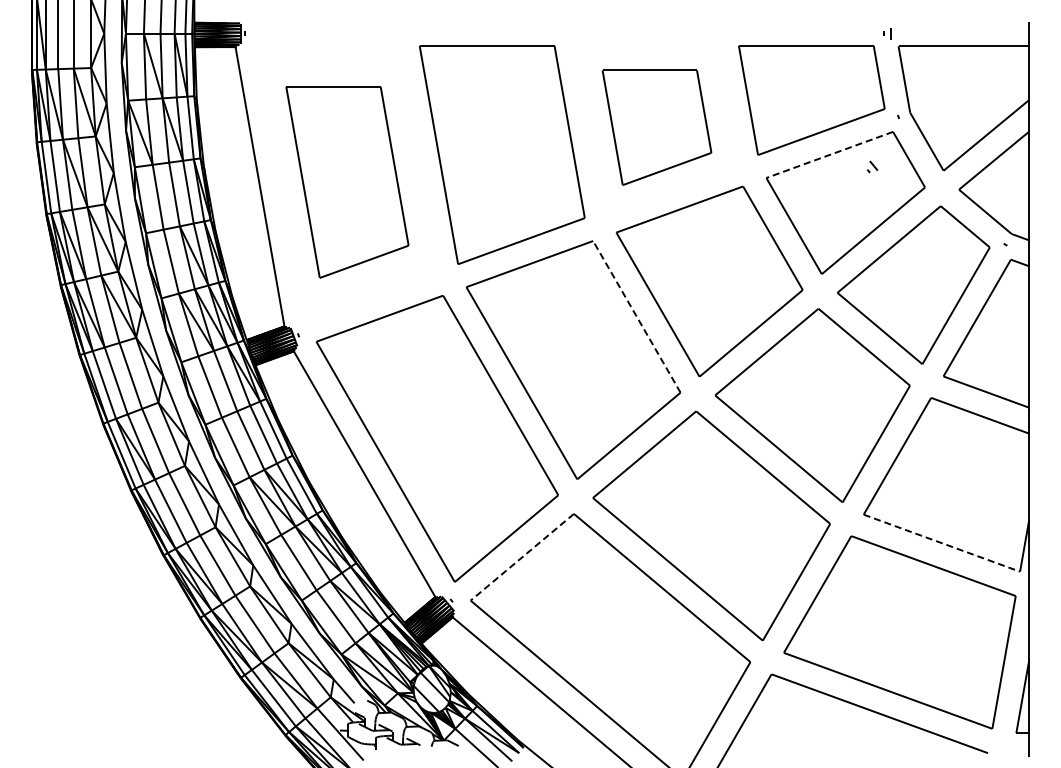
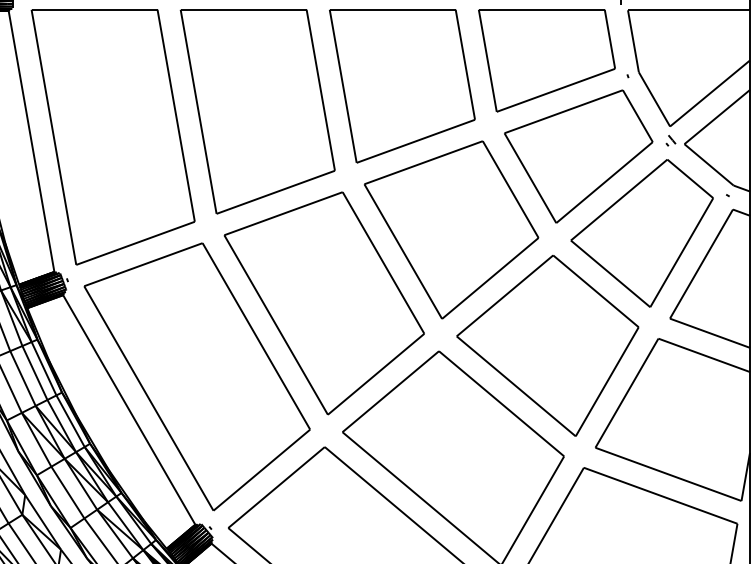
part: (656, 127) -> (401, 86), size x1.43
line: (829, 155) -> (563, 112), dashed -> solid
part: (872, 166) -> (670, 140), moved
part: (347, 182) -> (113, 137), size x1.43
line: (636, 316) -> (383, 262), dashed -> solid
line: (942, 543) -> (669, 474), dashed -> solid
line: (521, 557) -> (275, 487), dashed -> solid

